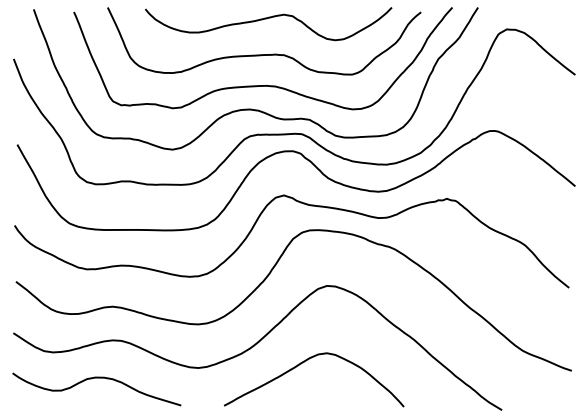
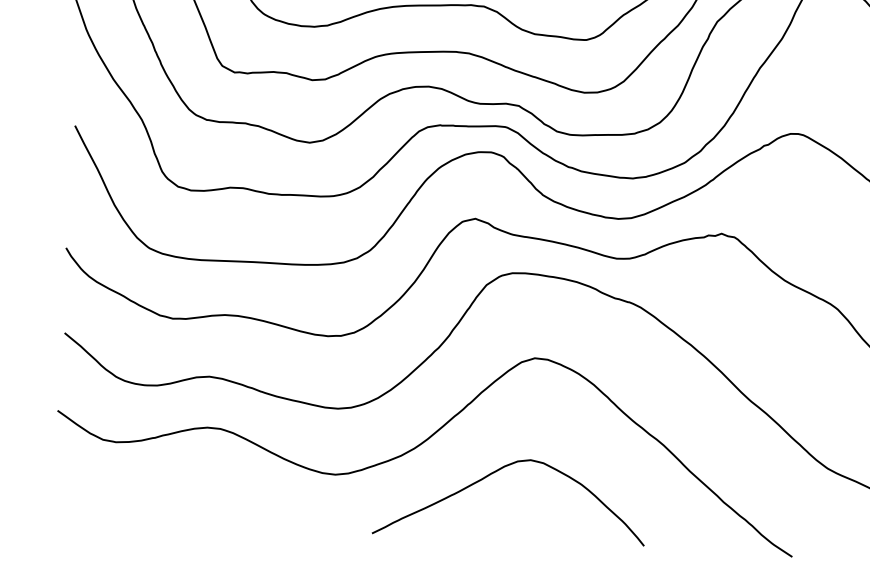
curve: (96, 378) -> (180, 484), removed

